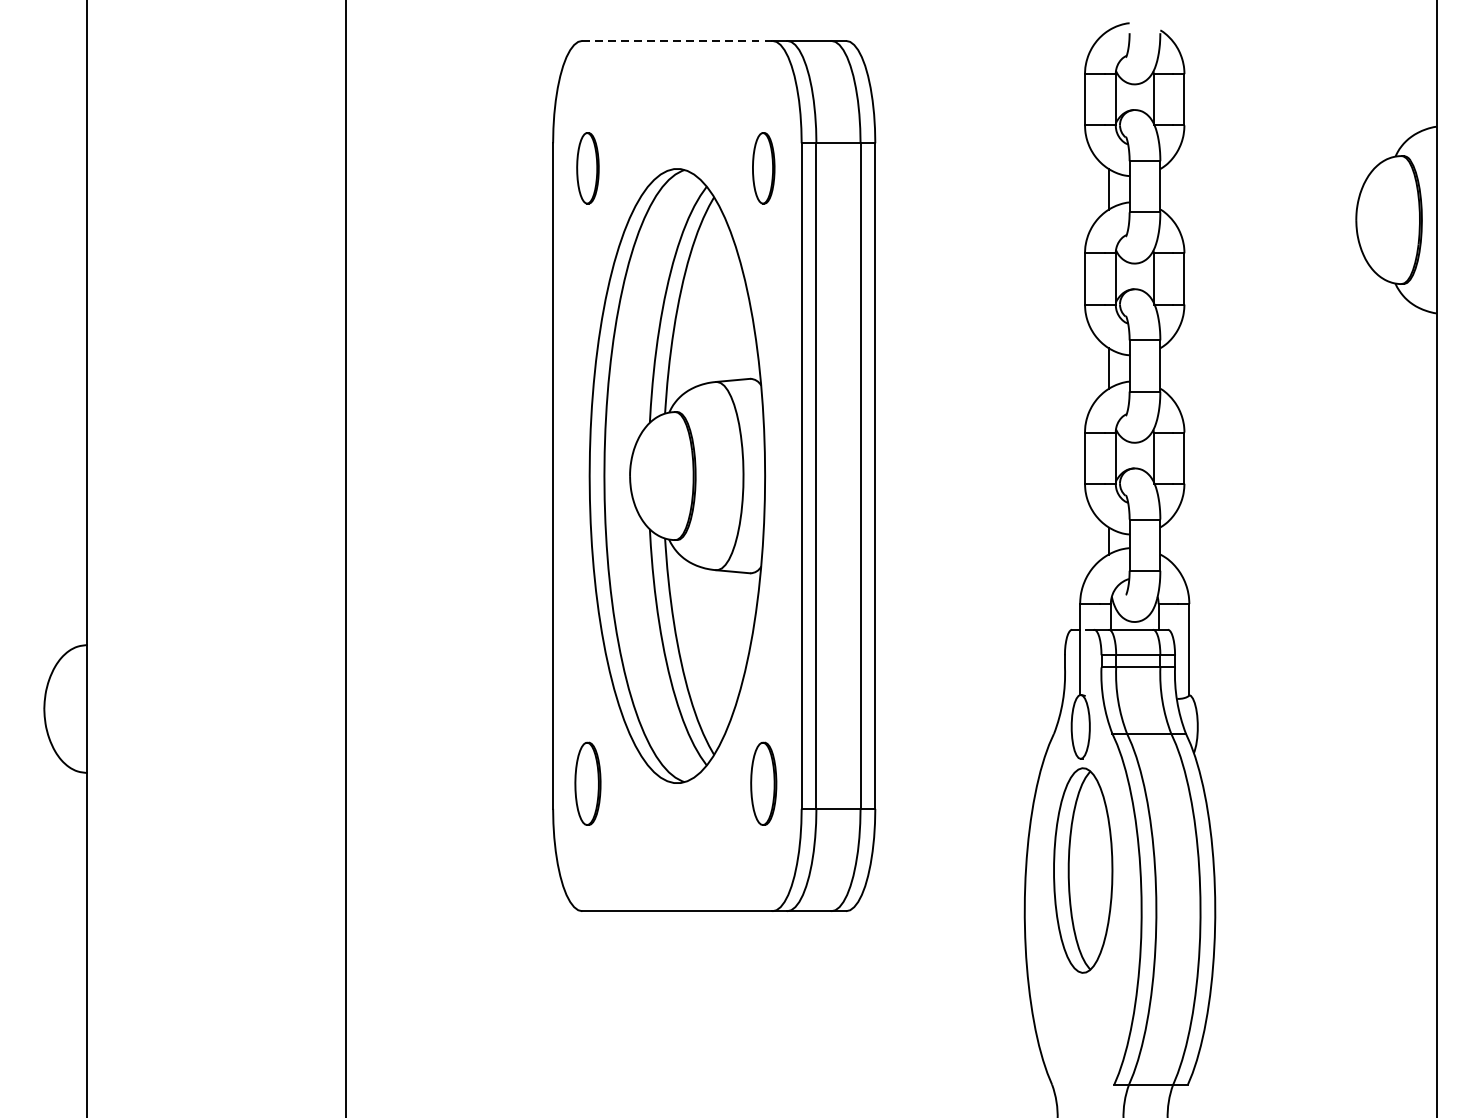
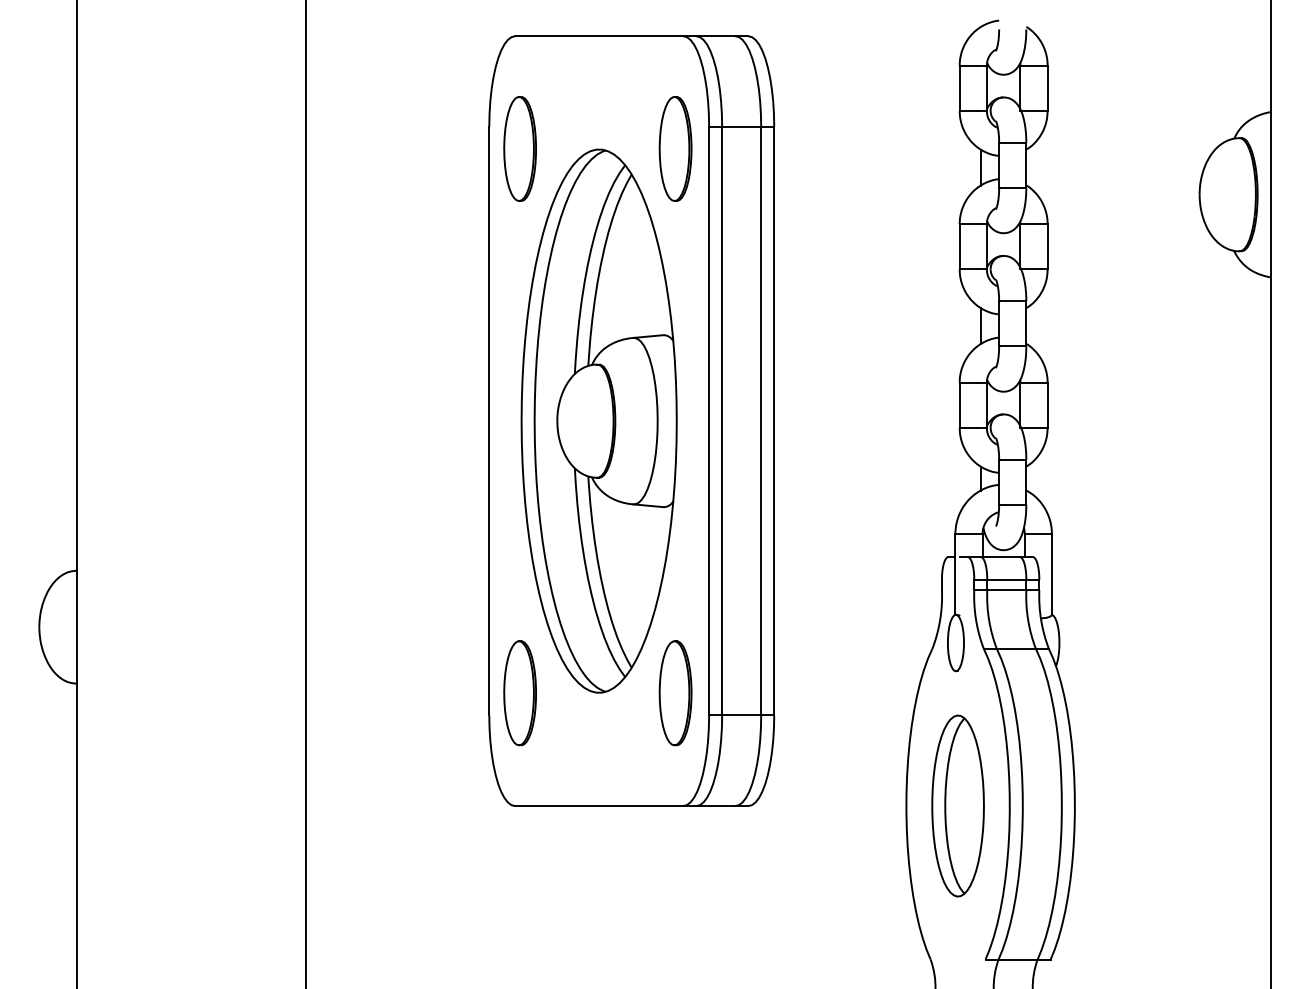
line: (676, 41) -> (598, 36), dashed -> solid
part: (587, 167) -> (519, 148), size x1.67
part: (763, 167) -> (675, 148), size x1.67
part: (587, 784) -> (519, 693), size x1.43
part: (763, 784) -> (675, 693), size x1.43
part: (1082, 869) -> (957, 805), moved

